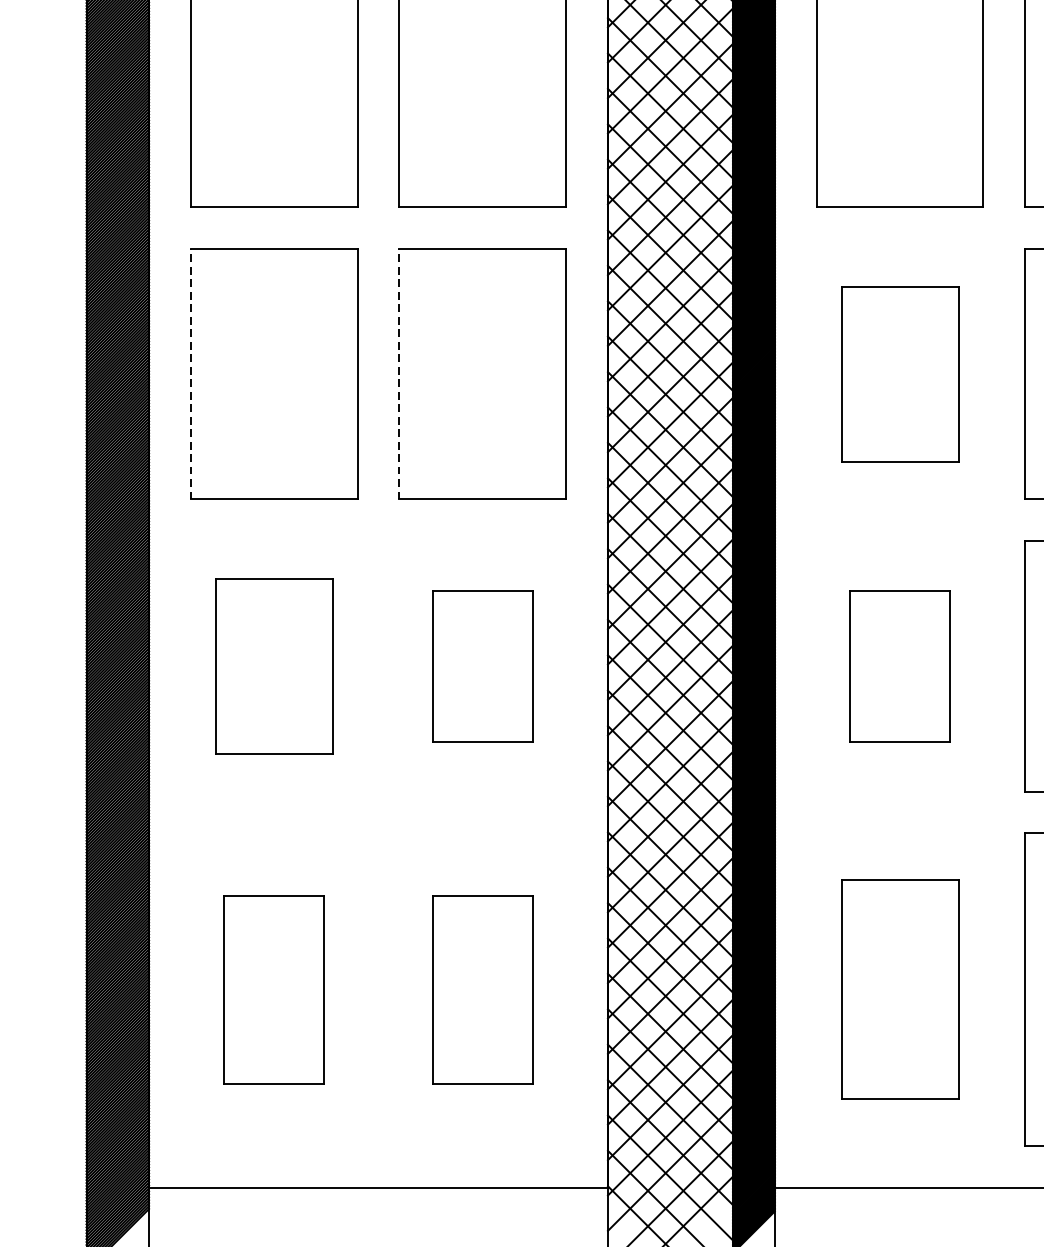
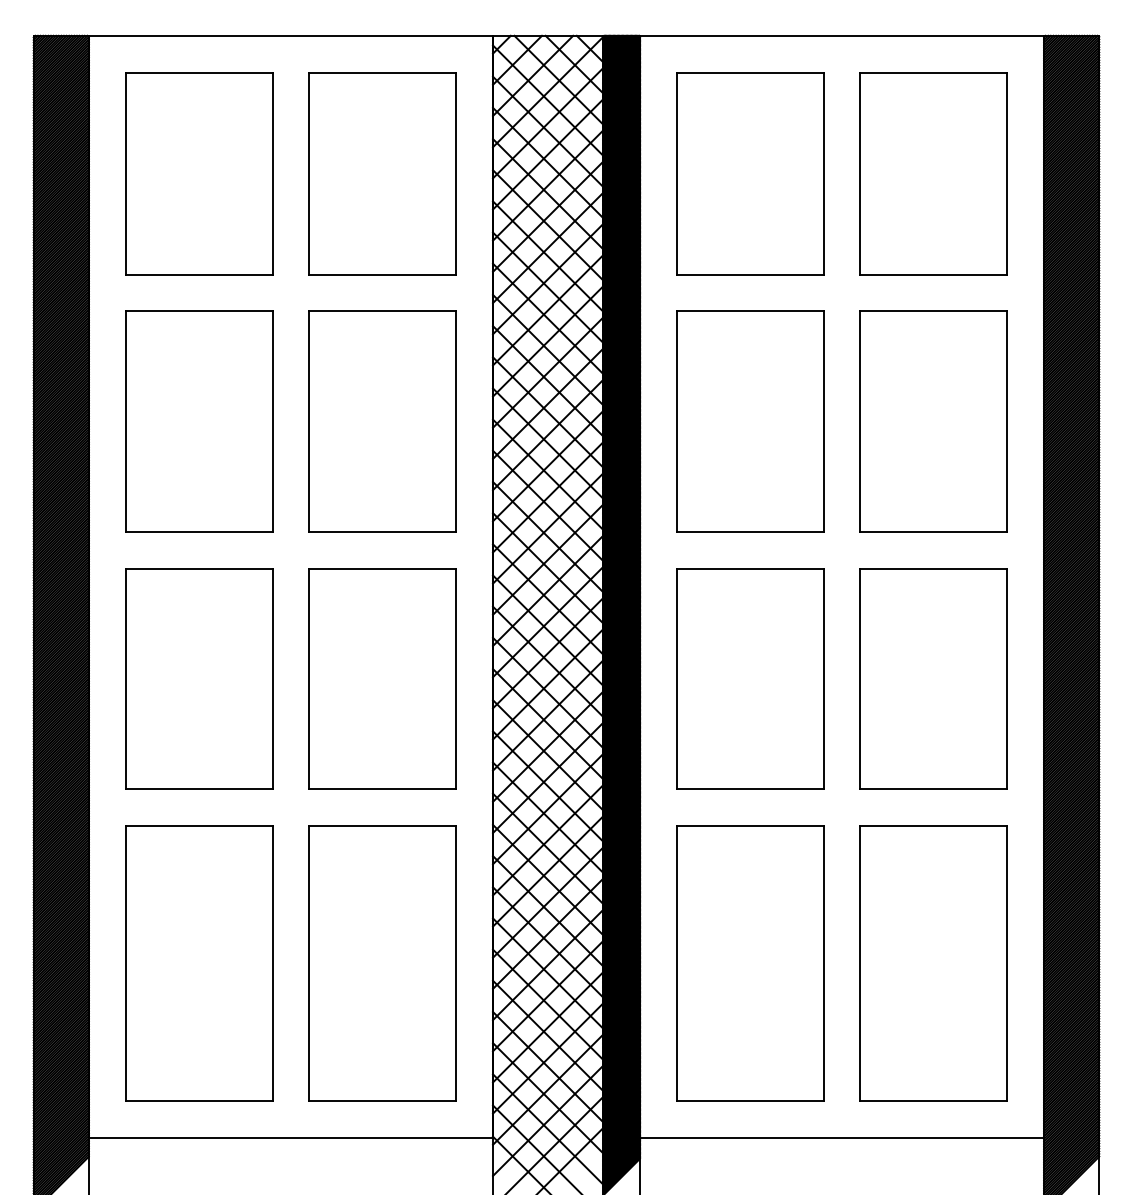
line: (190, 374) -> (125, 421), dashed -> solid
line: (399, 374) -> (309, 421), dashed -> solid
part: (900, 374) -> (750, 421), size x1.43
part: (274, 666) -> (199, 678), size x1.43
part: (482, 666) -> (382, 678), size x1.67
part: (900, 666) -> (750, 678), size x1.67
part: (274, 989) -> (199, 963), size x1.67
part: (482, 989) -> (382, 963), size x1.67
part: (900, 989) -> (750, 963), size x1.43

